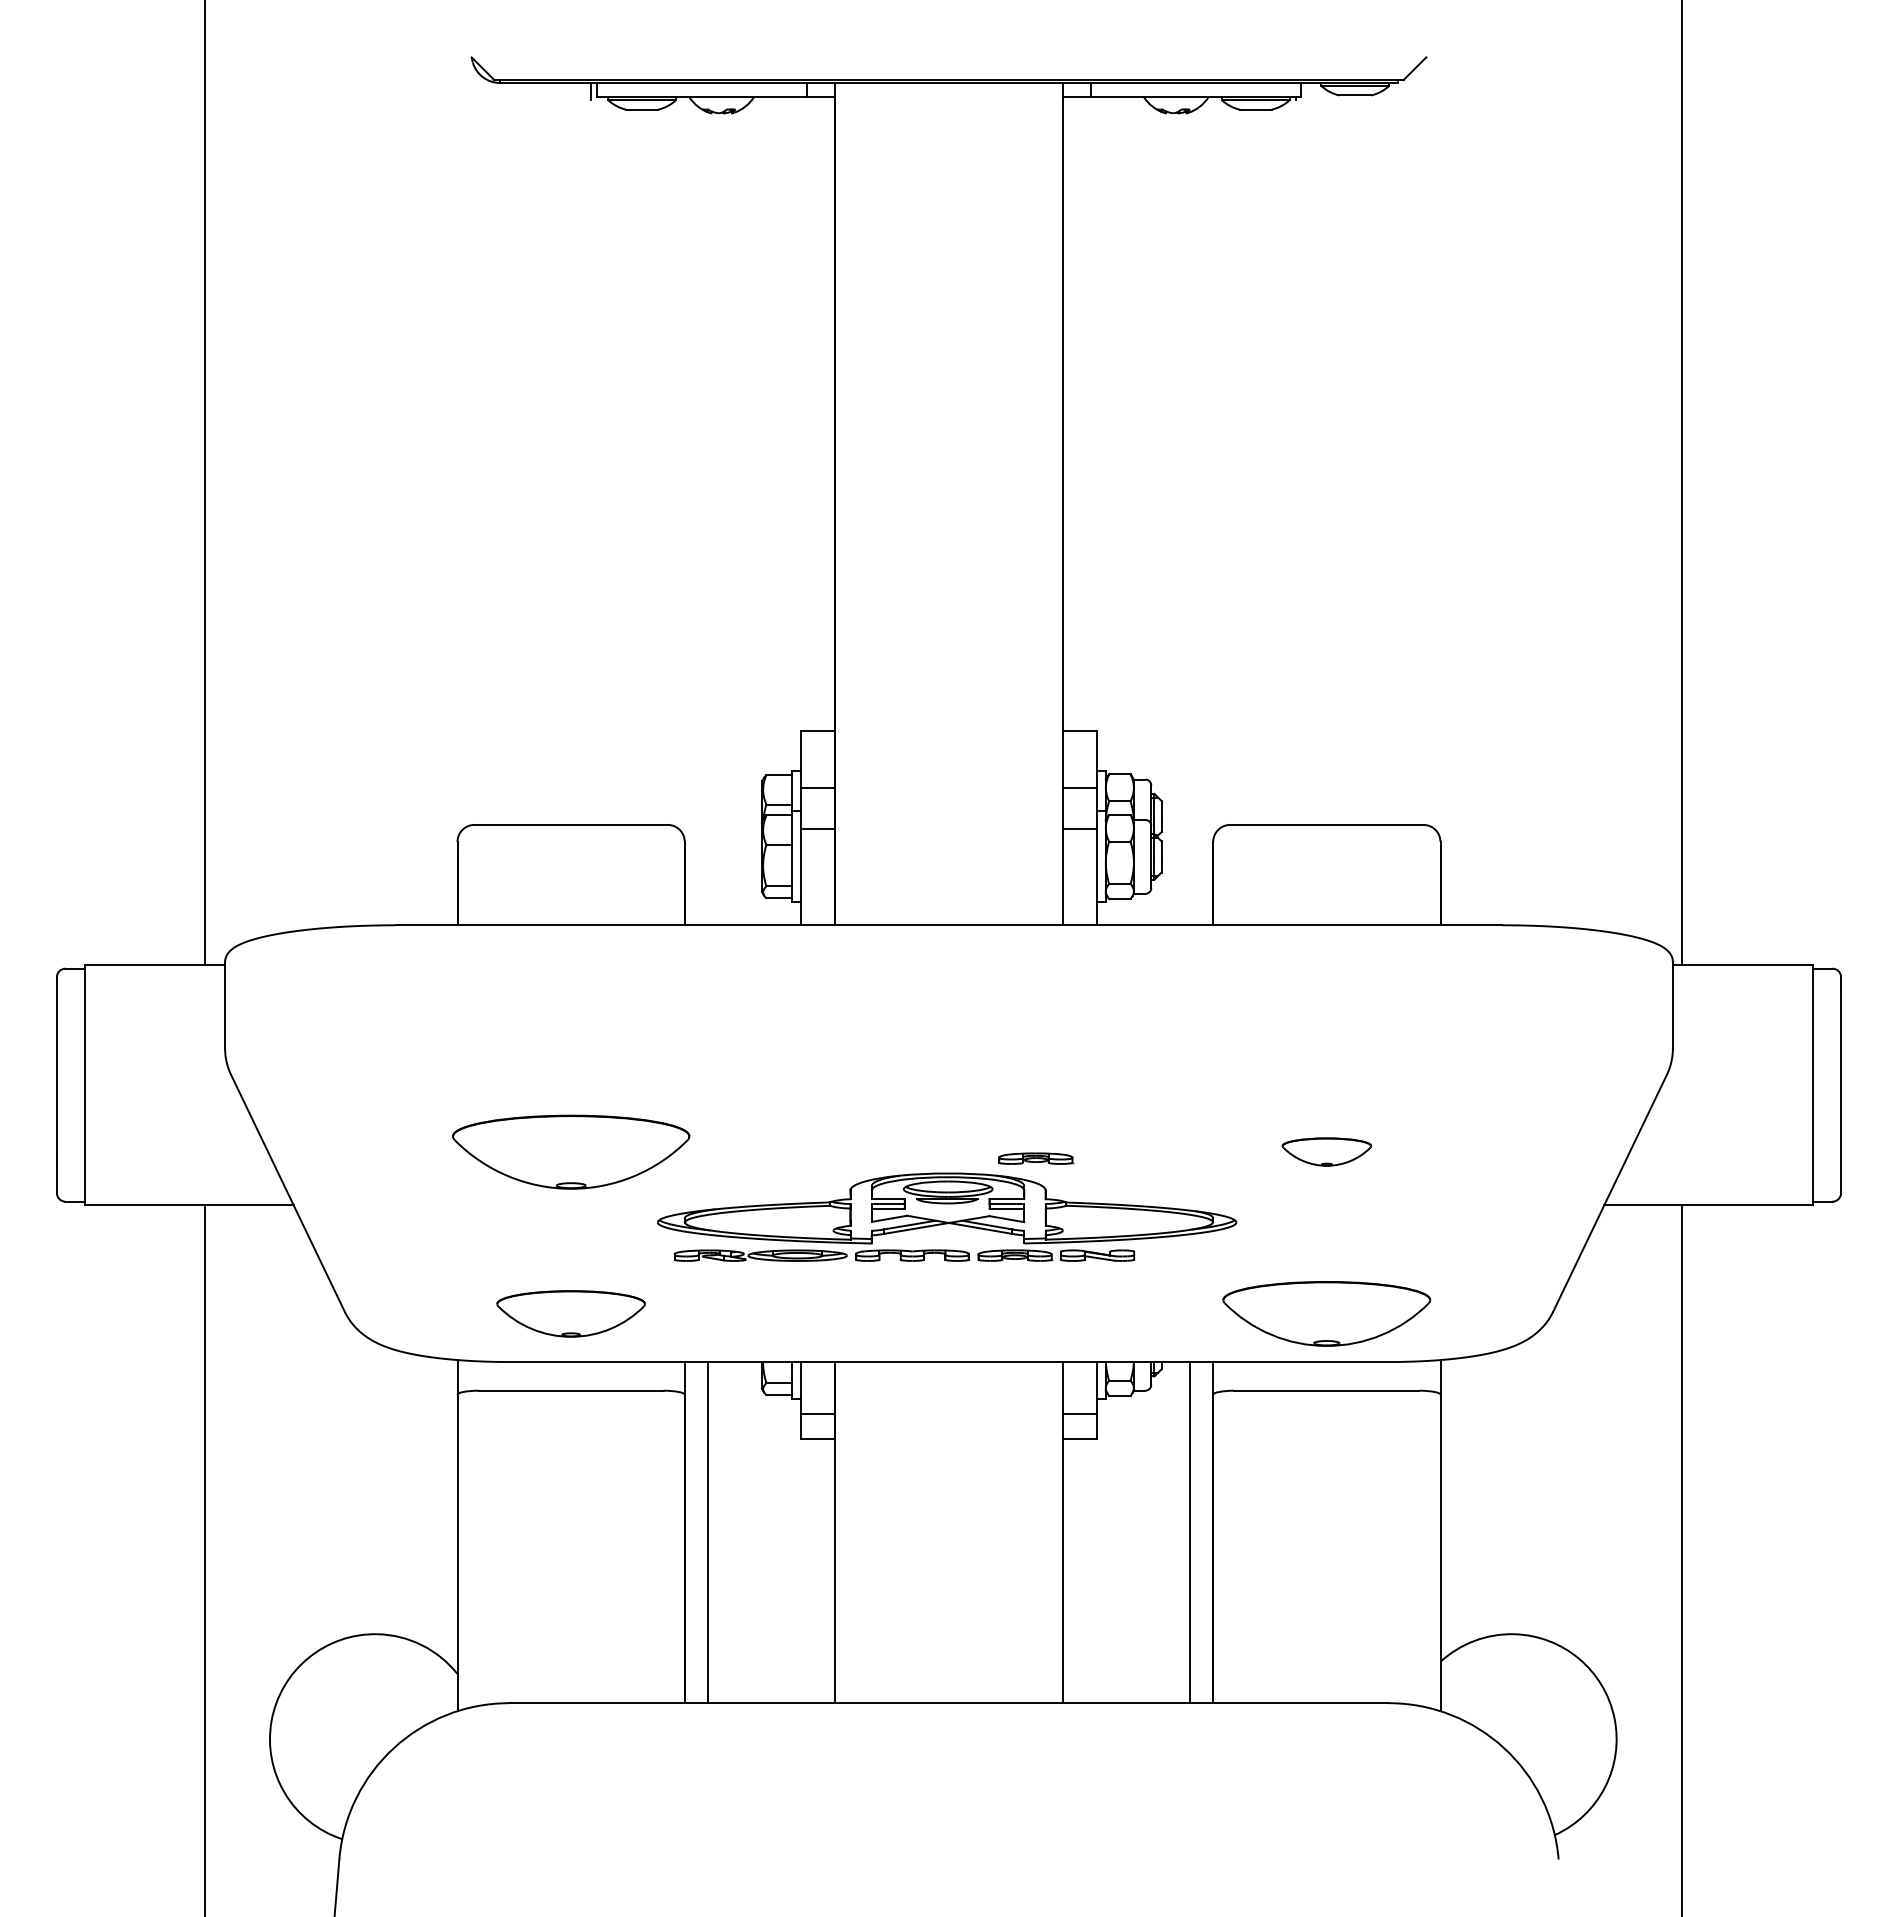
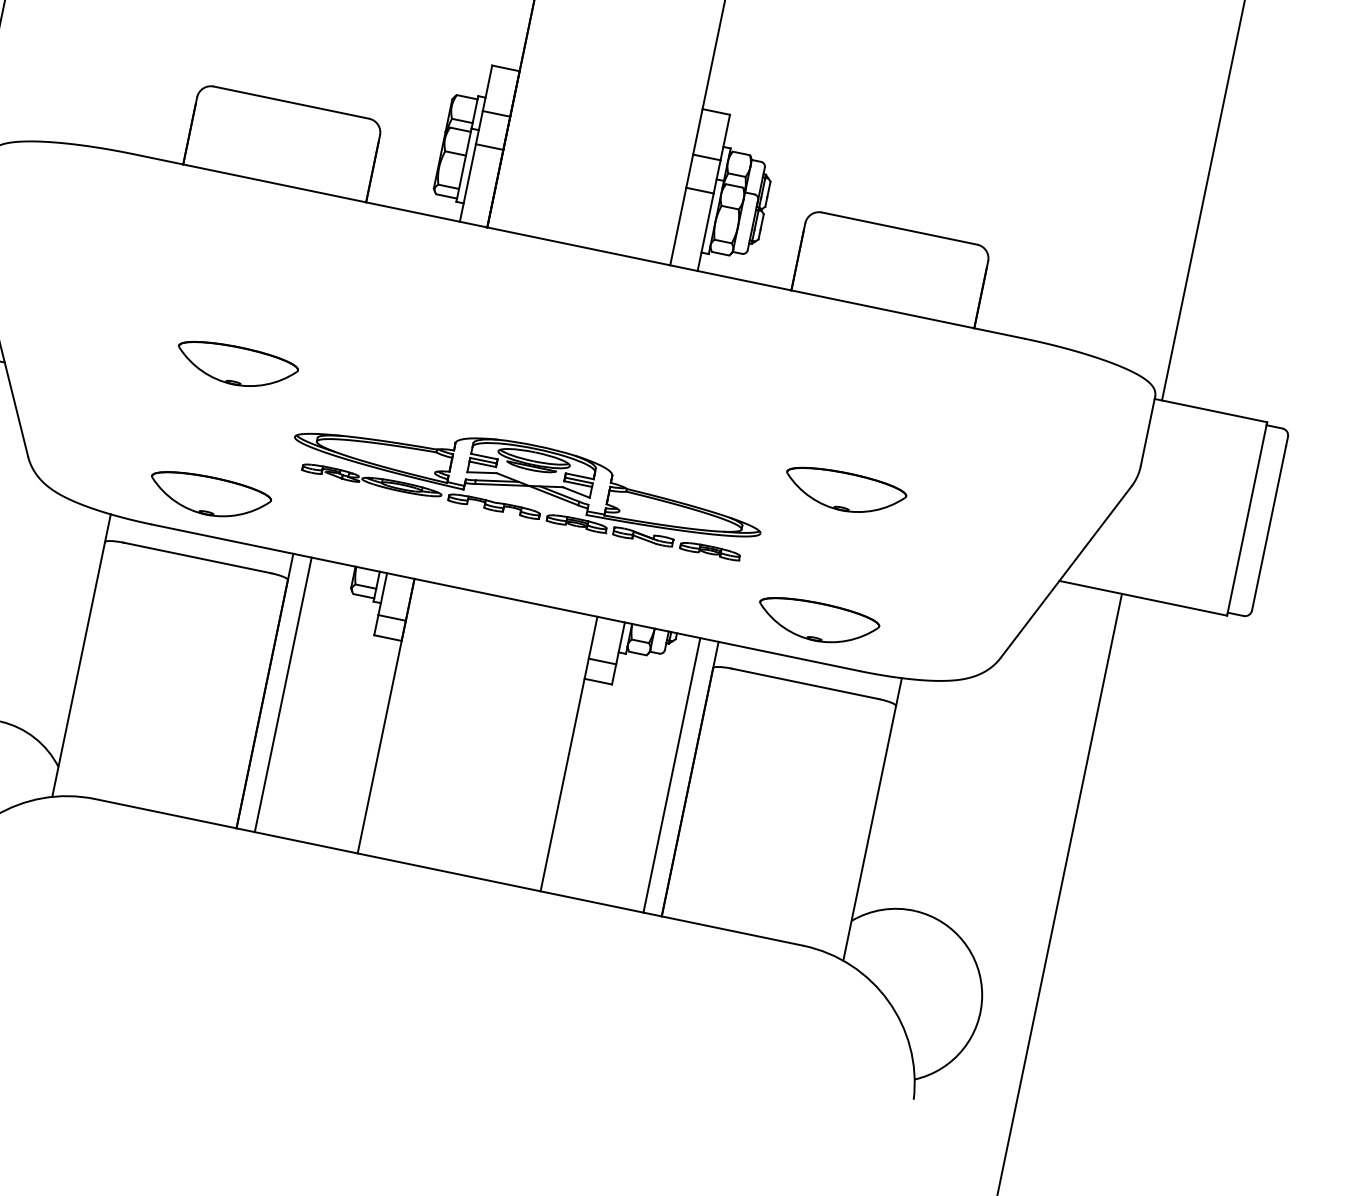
part: (570, 1151) -> (236, 365), size x0.62
part: (1326, 1151) -> (844, 491), size x1.67
part: (1036, 1158) -> (710, 550), moved
part: (1326, 1313) -> (817, 621), size x0.71

